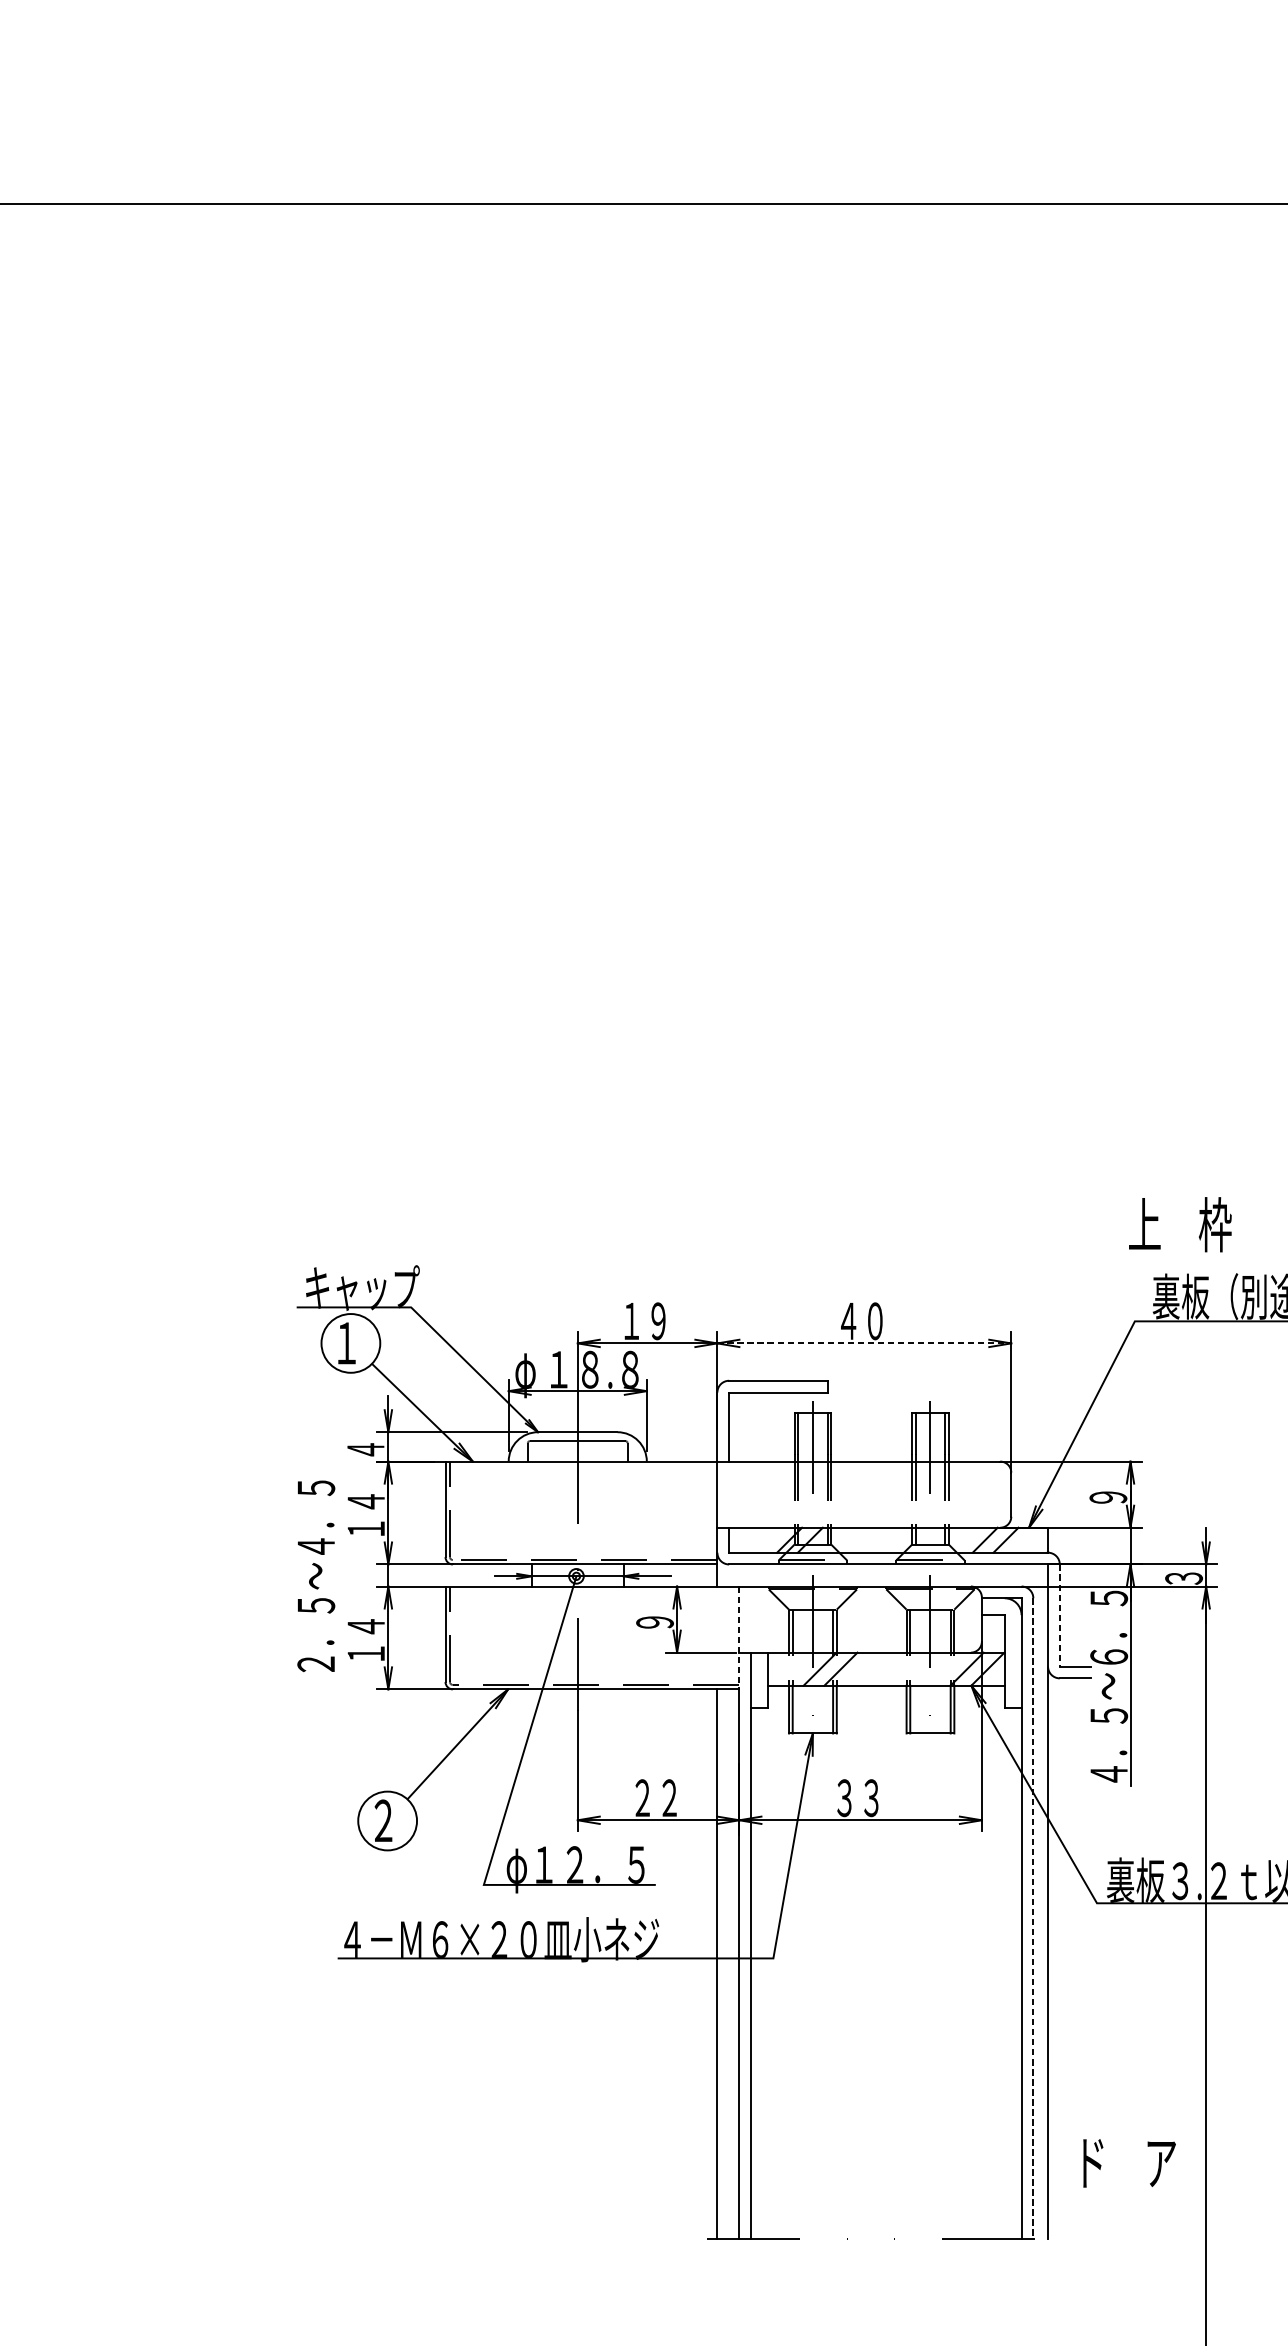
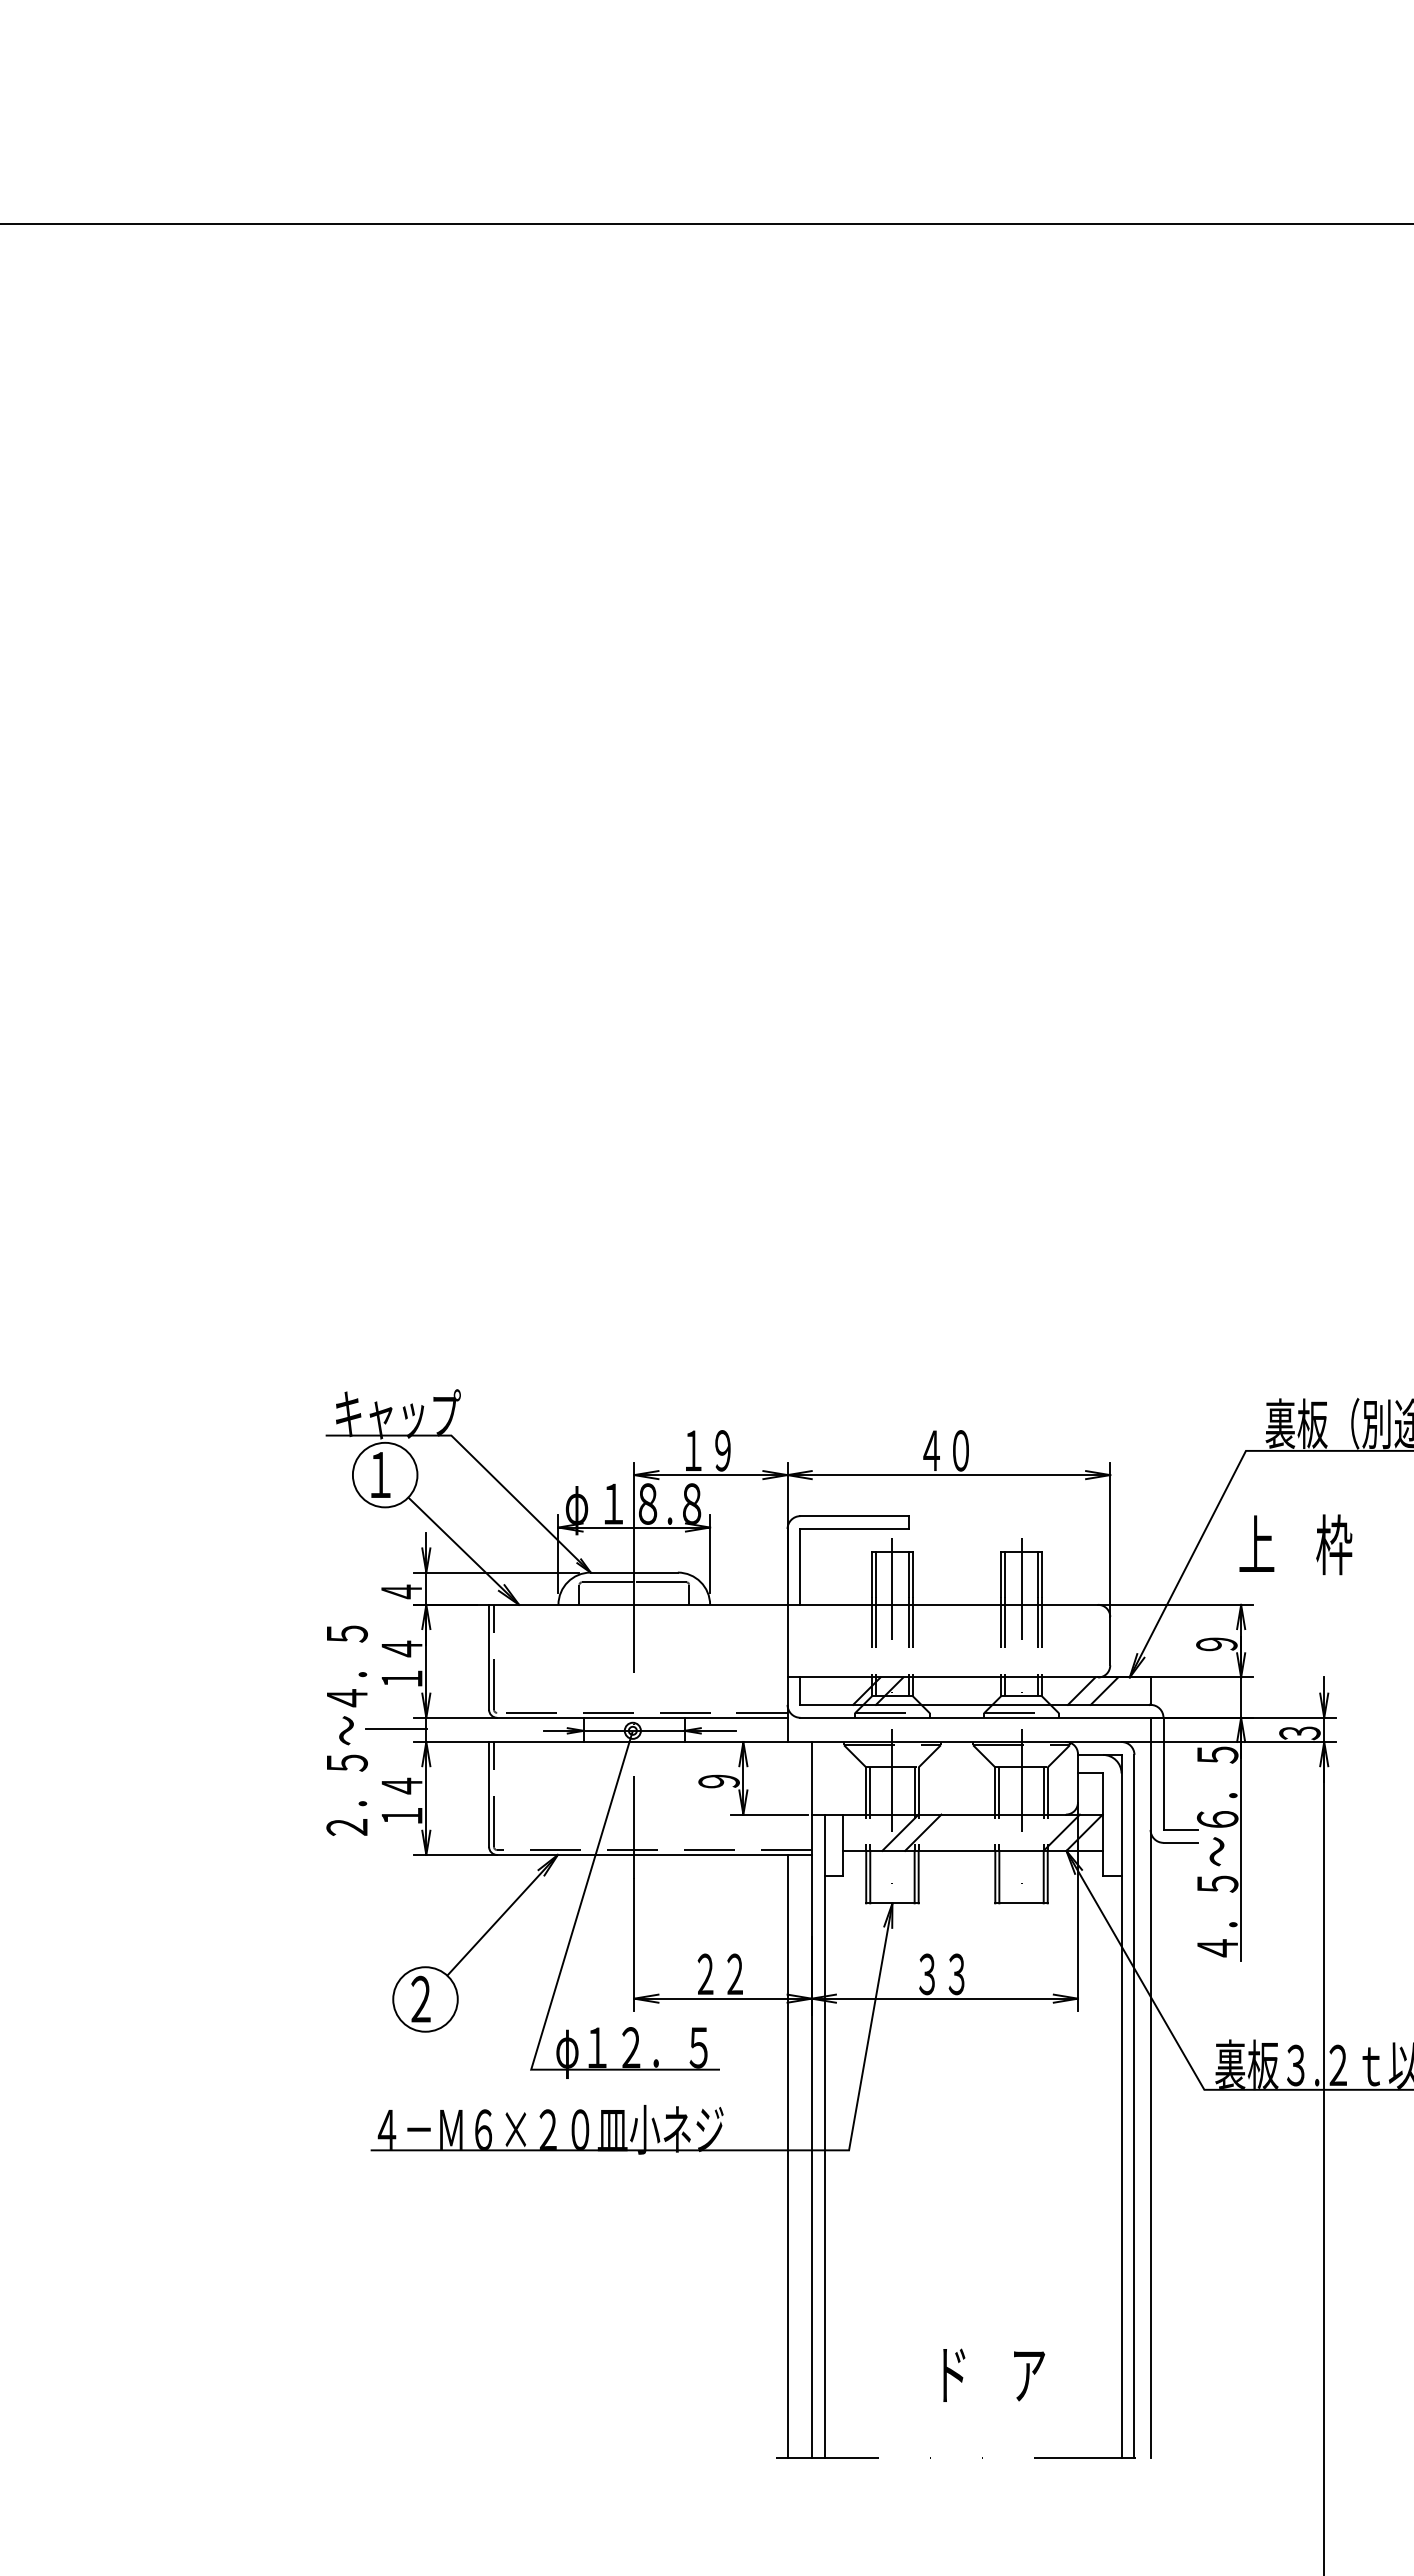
text: (1180, 1224) -> (1295, 1544), moved
line: (864, 1343) -> (949, 1475), dashed -> solid
line: (361, 1575) -> (396, 1729), added
line: (1059, 1616) -> (1163, 1774), dashed -> solid
line: (739, 1637) -> (811, 1798), dashed -> solid
line: (1033, 1918) -> (1134, 2106), dashed -> solid
text: (1129, 2162) -> (994, 2374), moved

